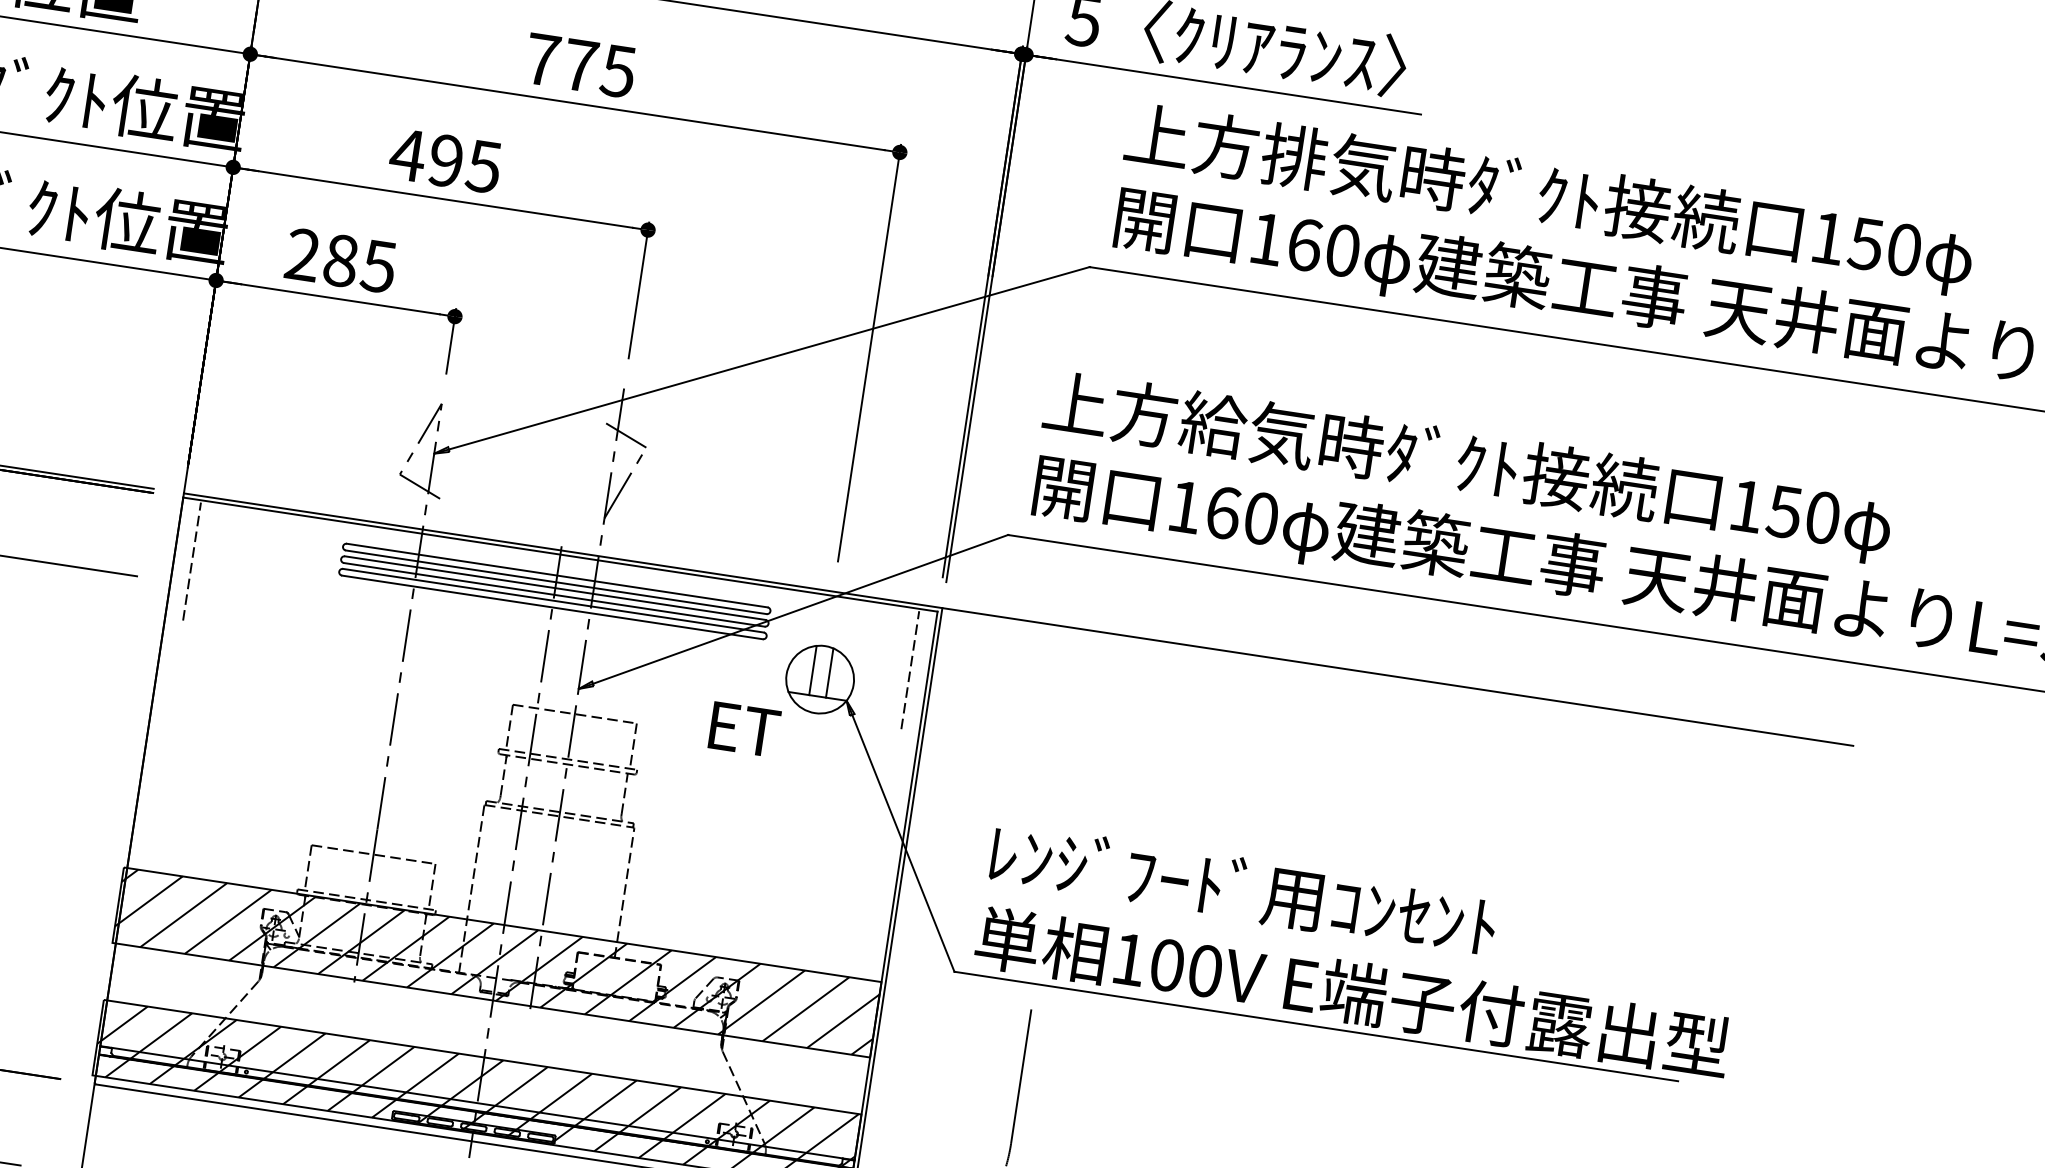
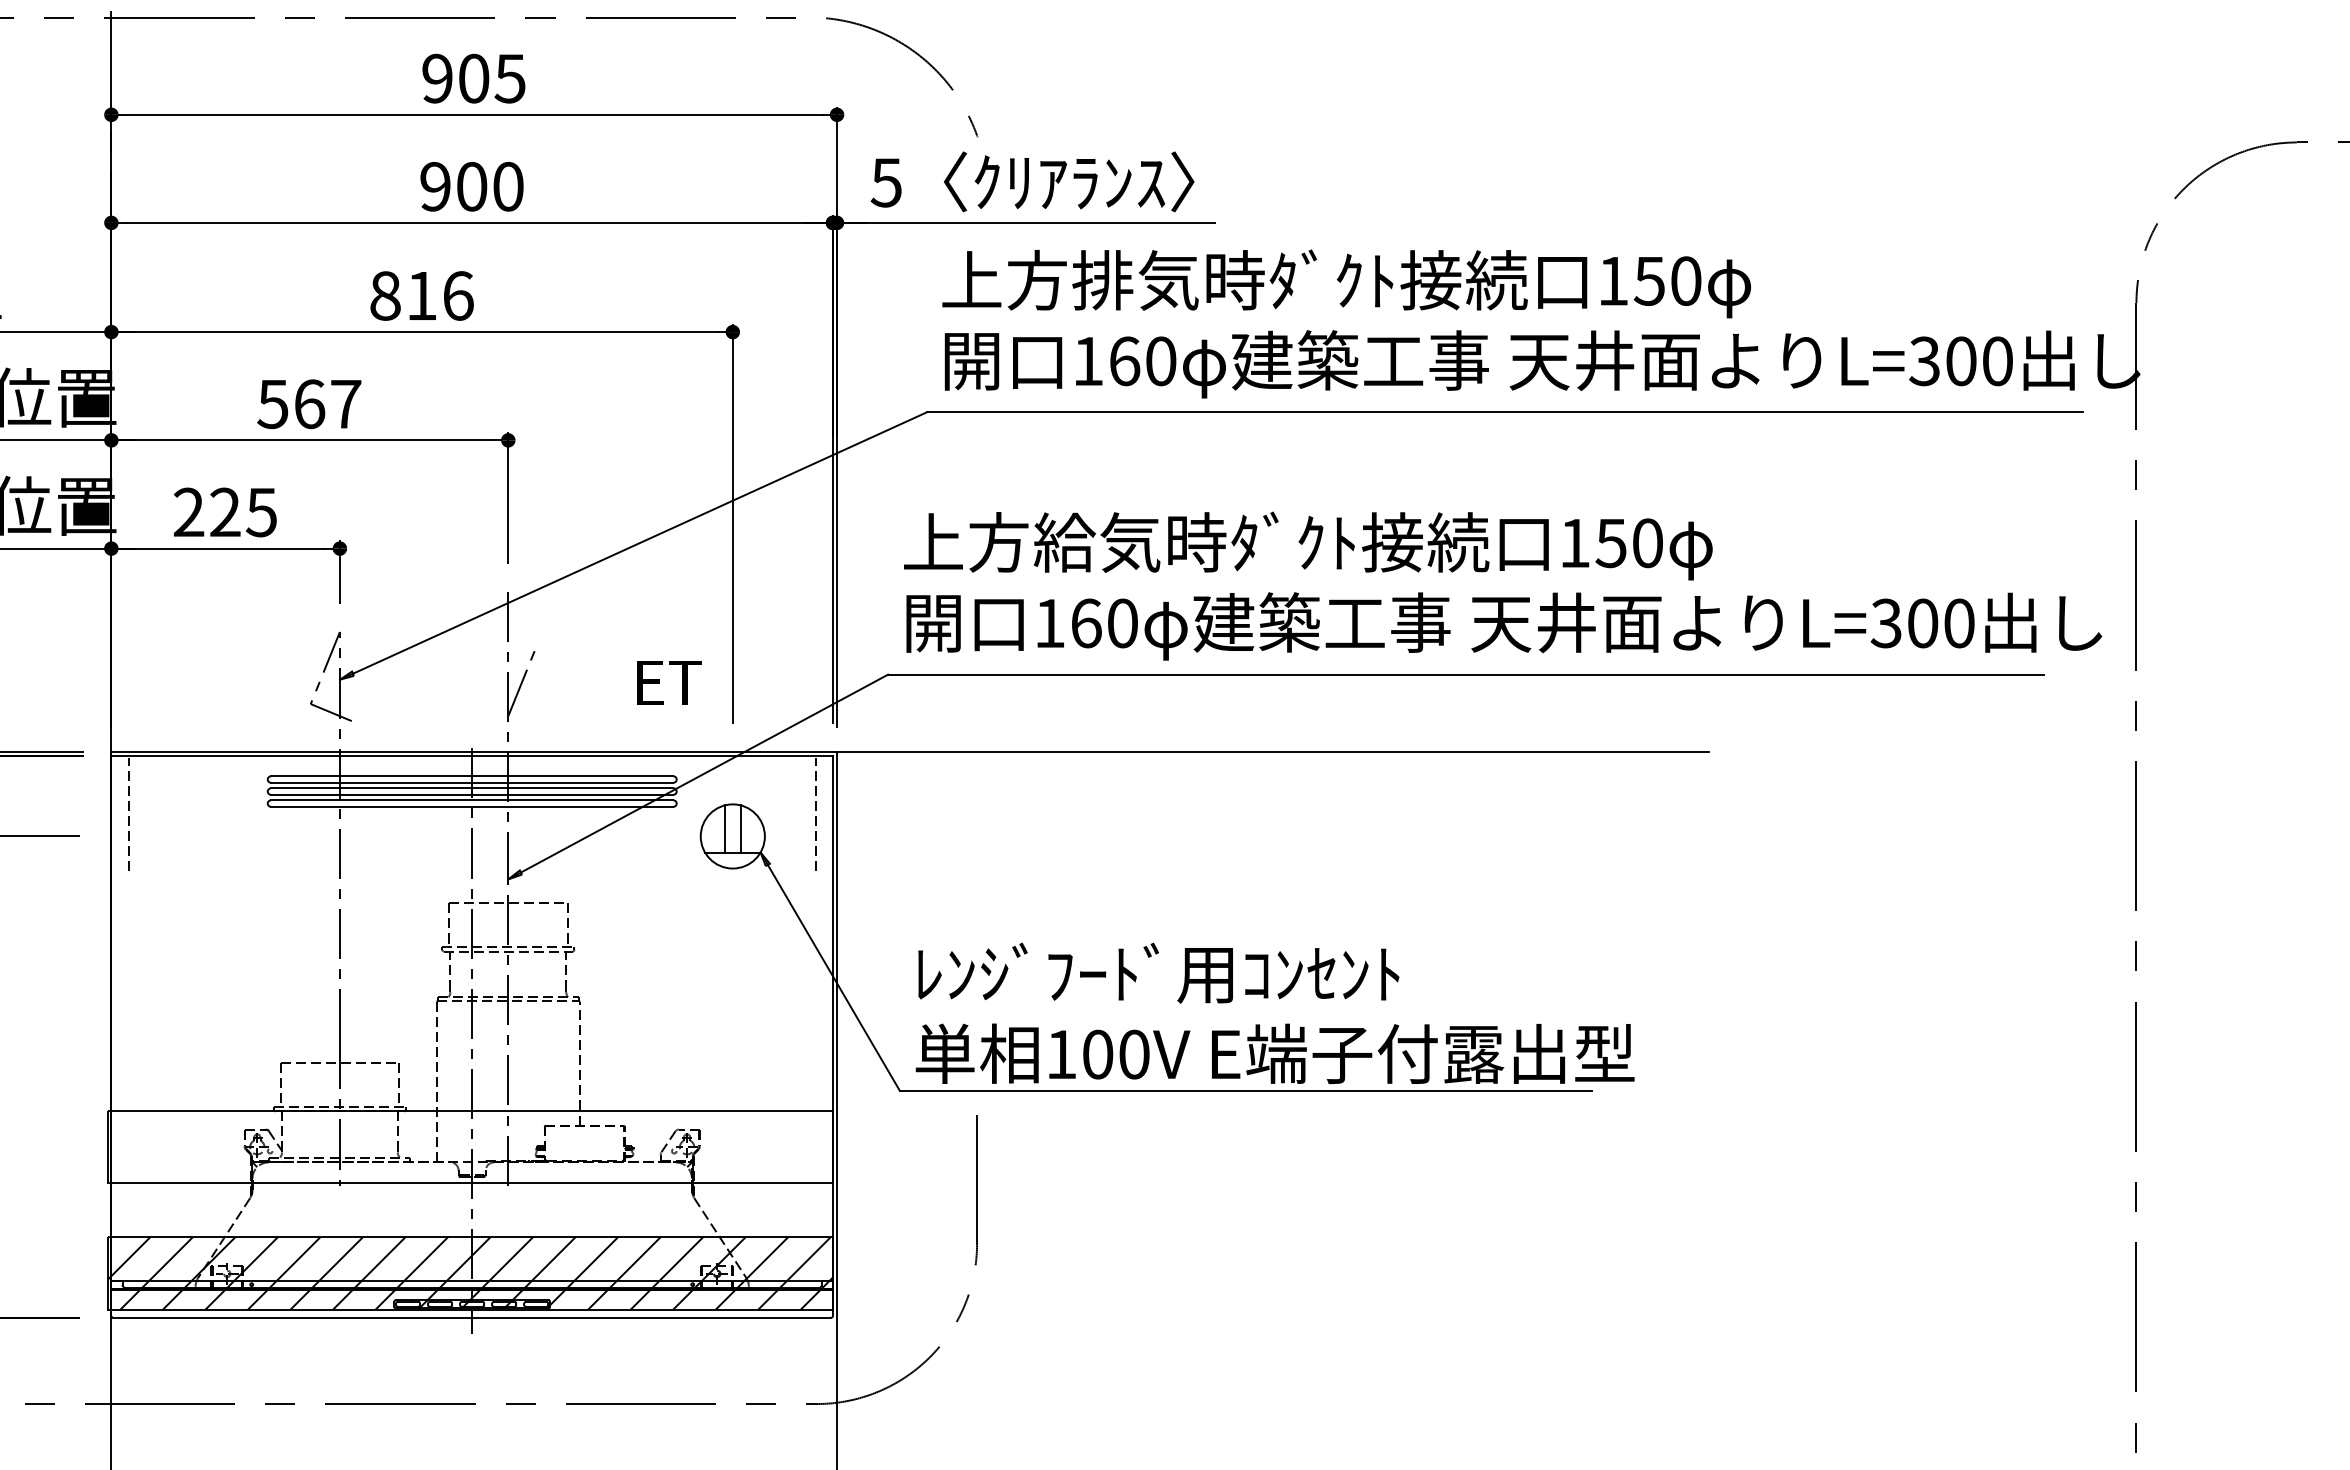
text: (580, 64) -> (421, 295), 775 -> 816
text: (444, 161) -> (308, 404), 495 -> 567
text: (341, 260) -> (225, 512), 285 -> 225
line: (625, 435) -> (516, 635), removed
text: (744, 729) -> (669, 682), moved
hatch: (496, 962) -> (470, 1146), removed

